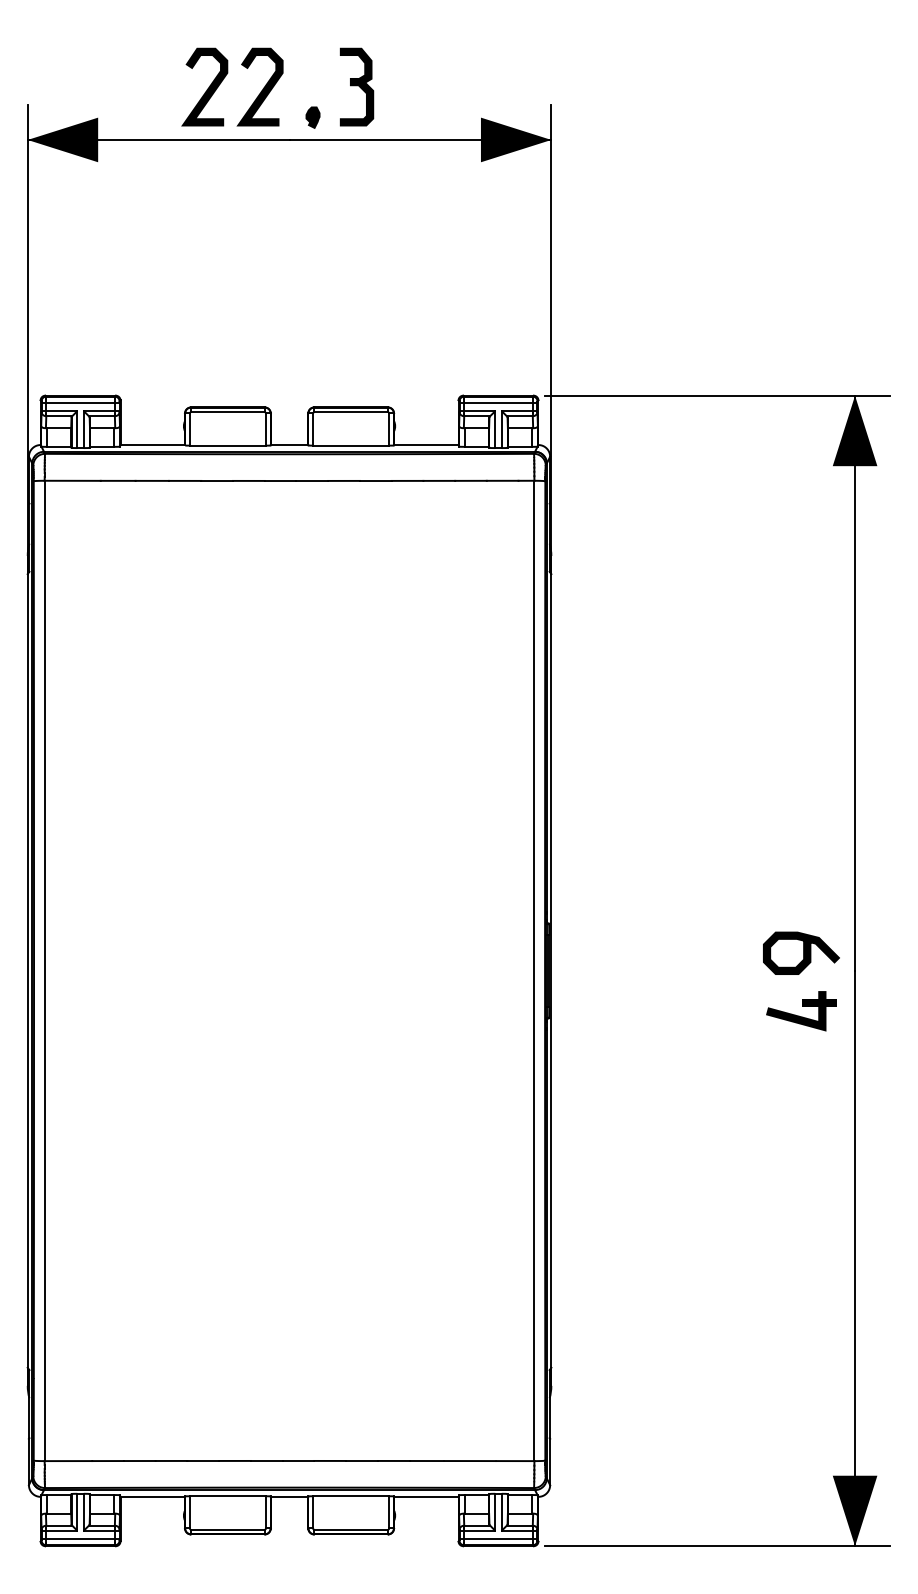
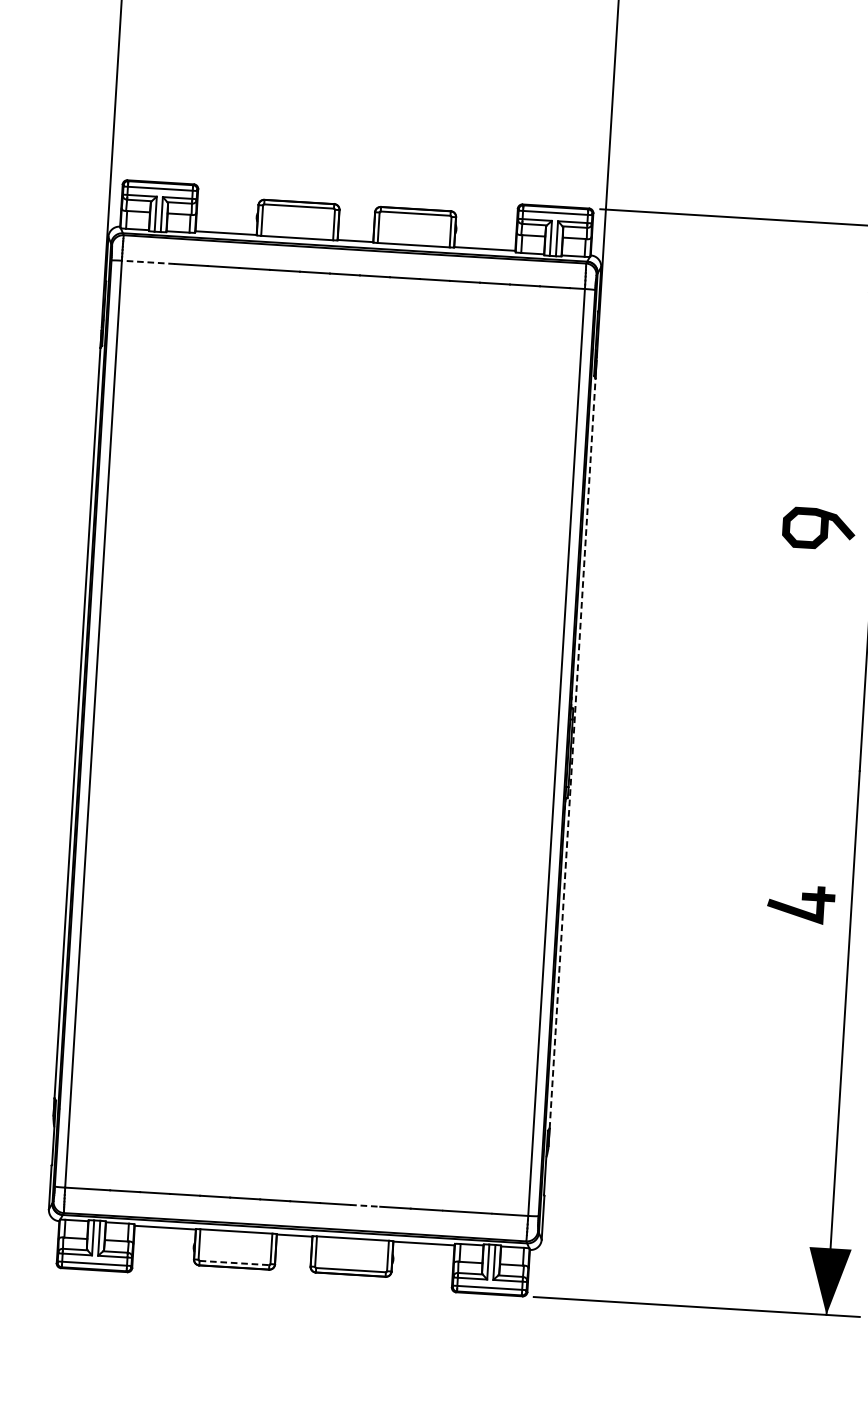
line: (72, 480) -> (148, 262), solid -> dashed
curve: (803, 952) -> (820, 528), moved
line: (551, 970) -> (572, 753), solid -> dashed
part: (801, 1011) -> (800, 904), moved
line: (361, 1460) -> (364, 1205), solid -> dashed
line: (227, 1529) -> (234, 1262), solid -> dashed

